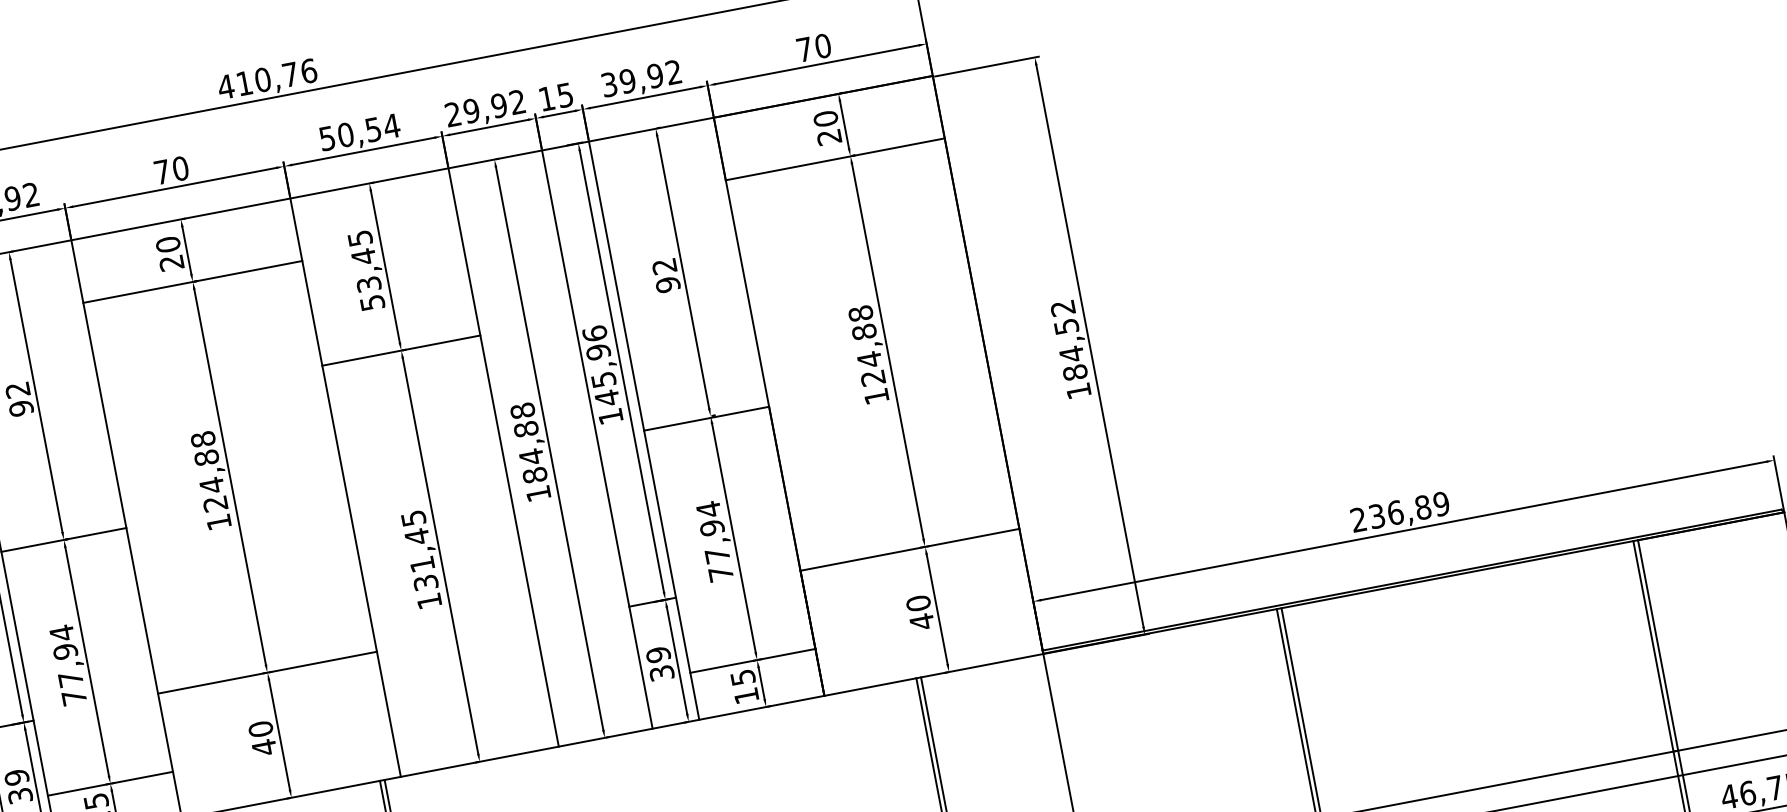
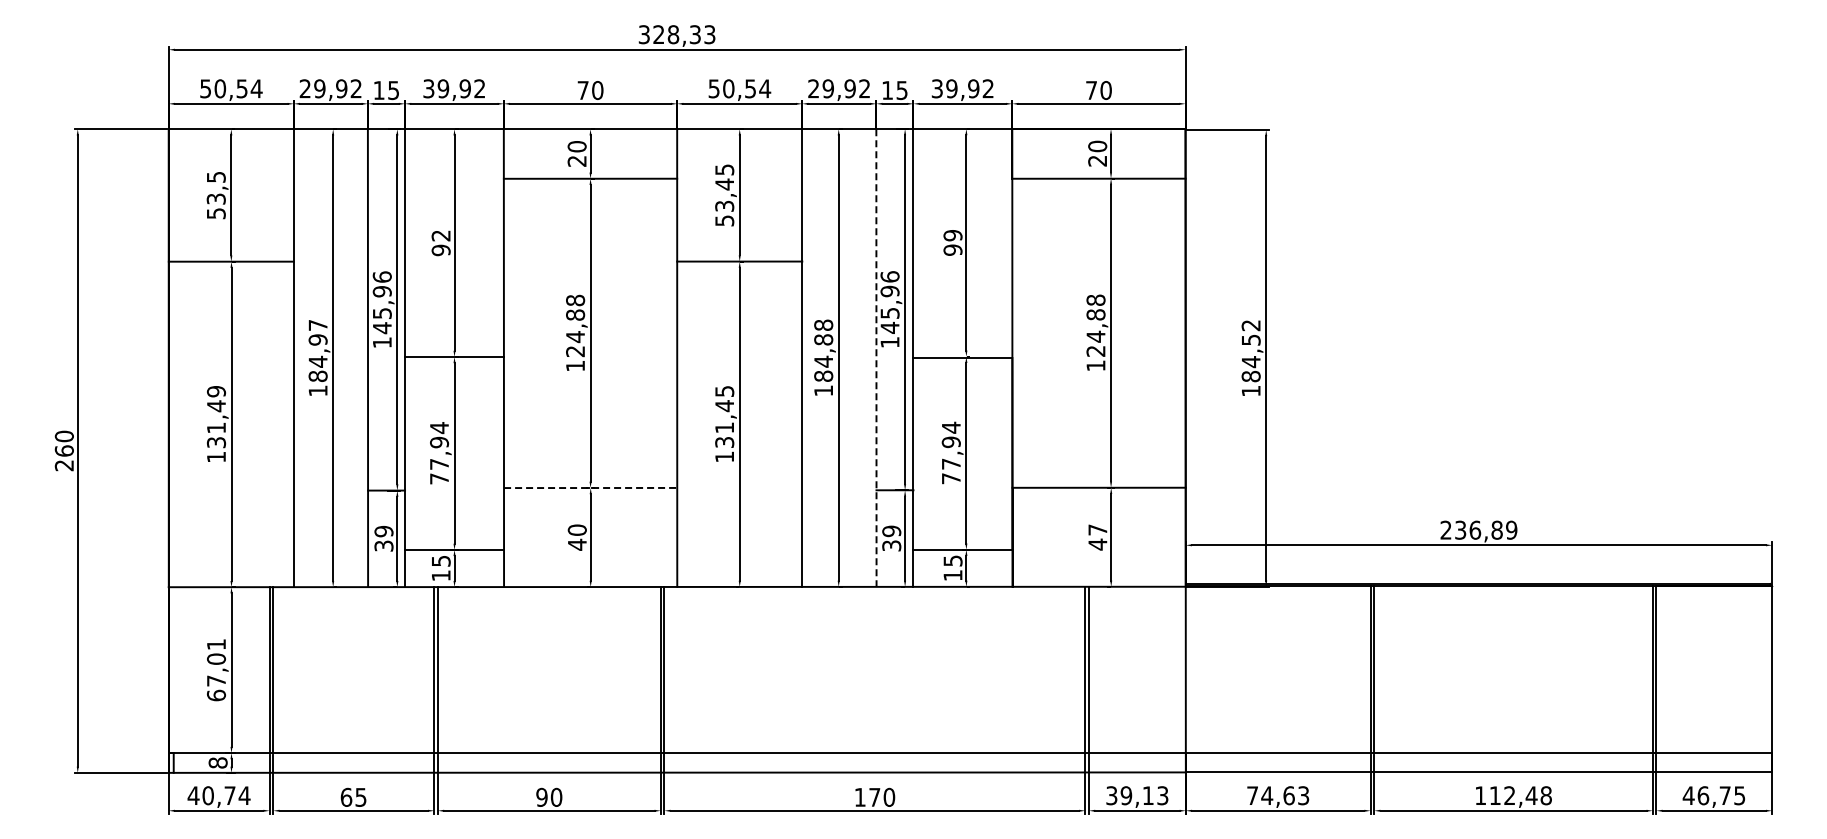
text: (266, 78) -> (676, 34), 410,76 -> 328,33
text: (663, 266) -> (952, 235), 92 -> 99
line: (597, 440) -> (876, 358), solid -> dashed
text: (917, 602) -> (1097, 529), 40 -> 47
line: (267, 673) -> (590, 488), solid -> dashed

